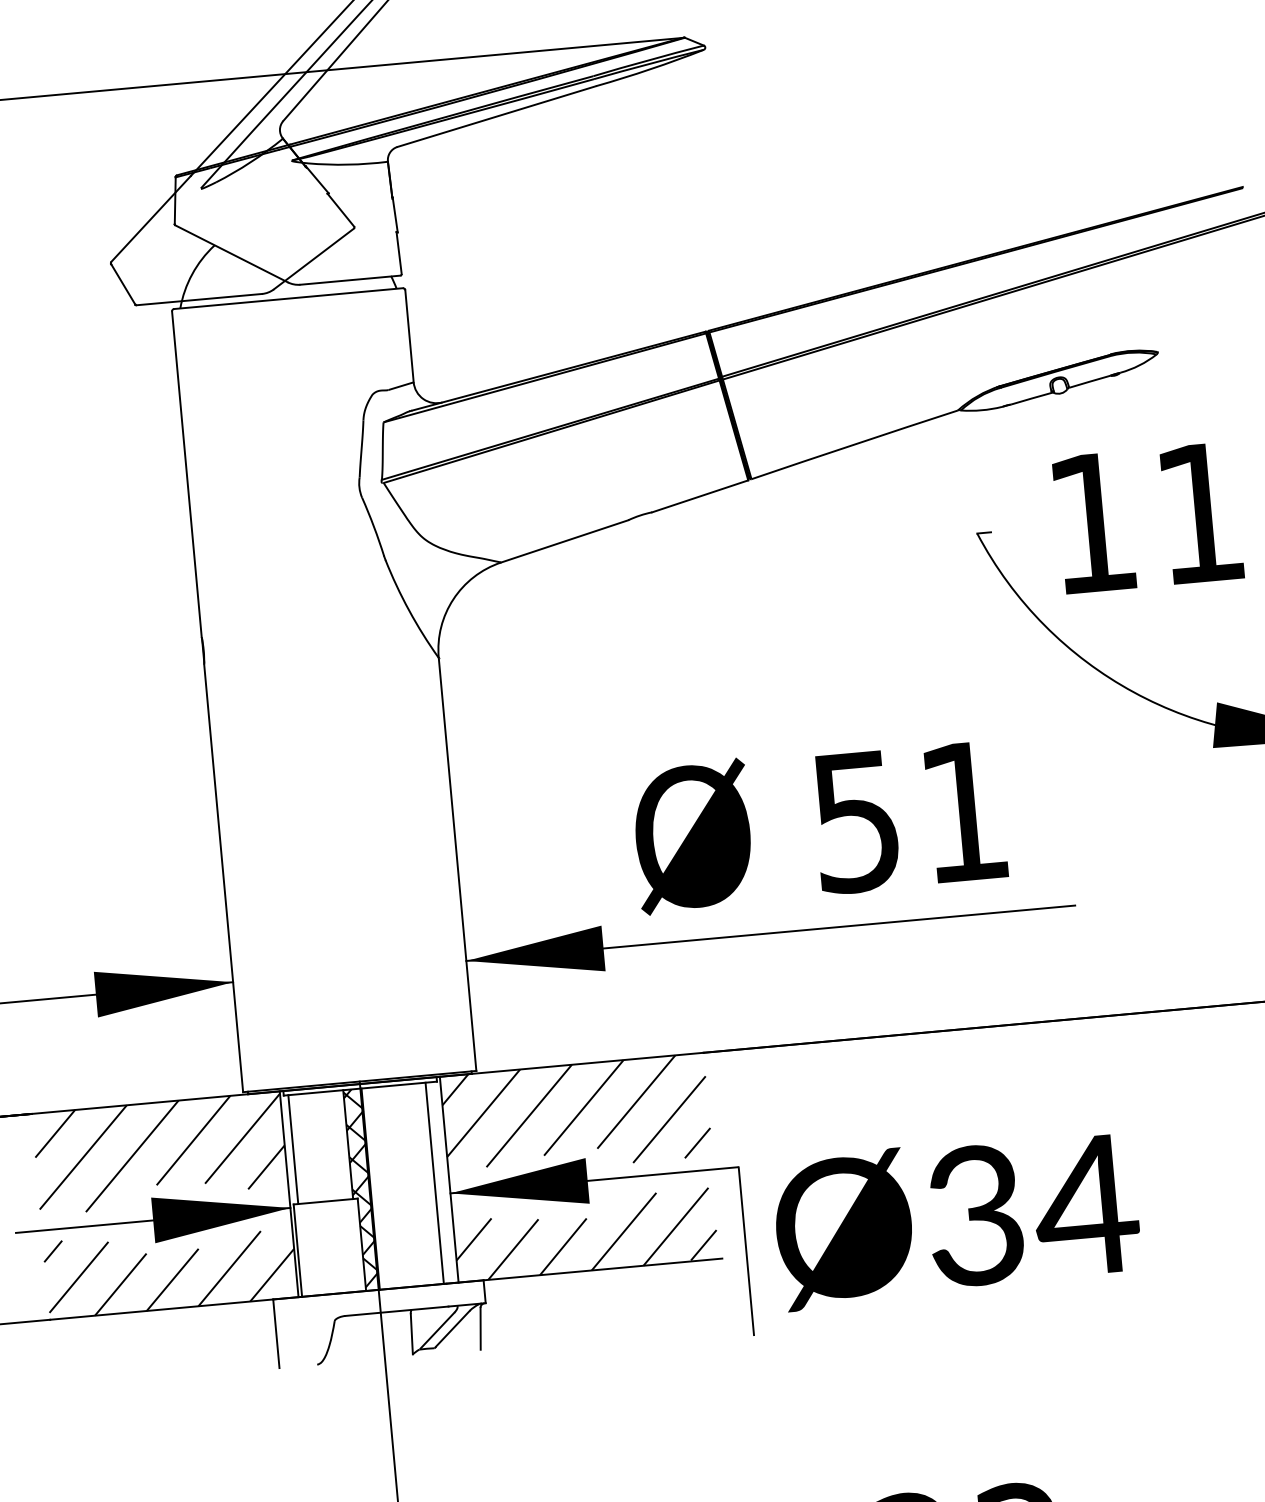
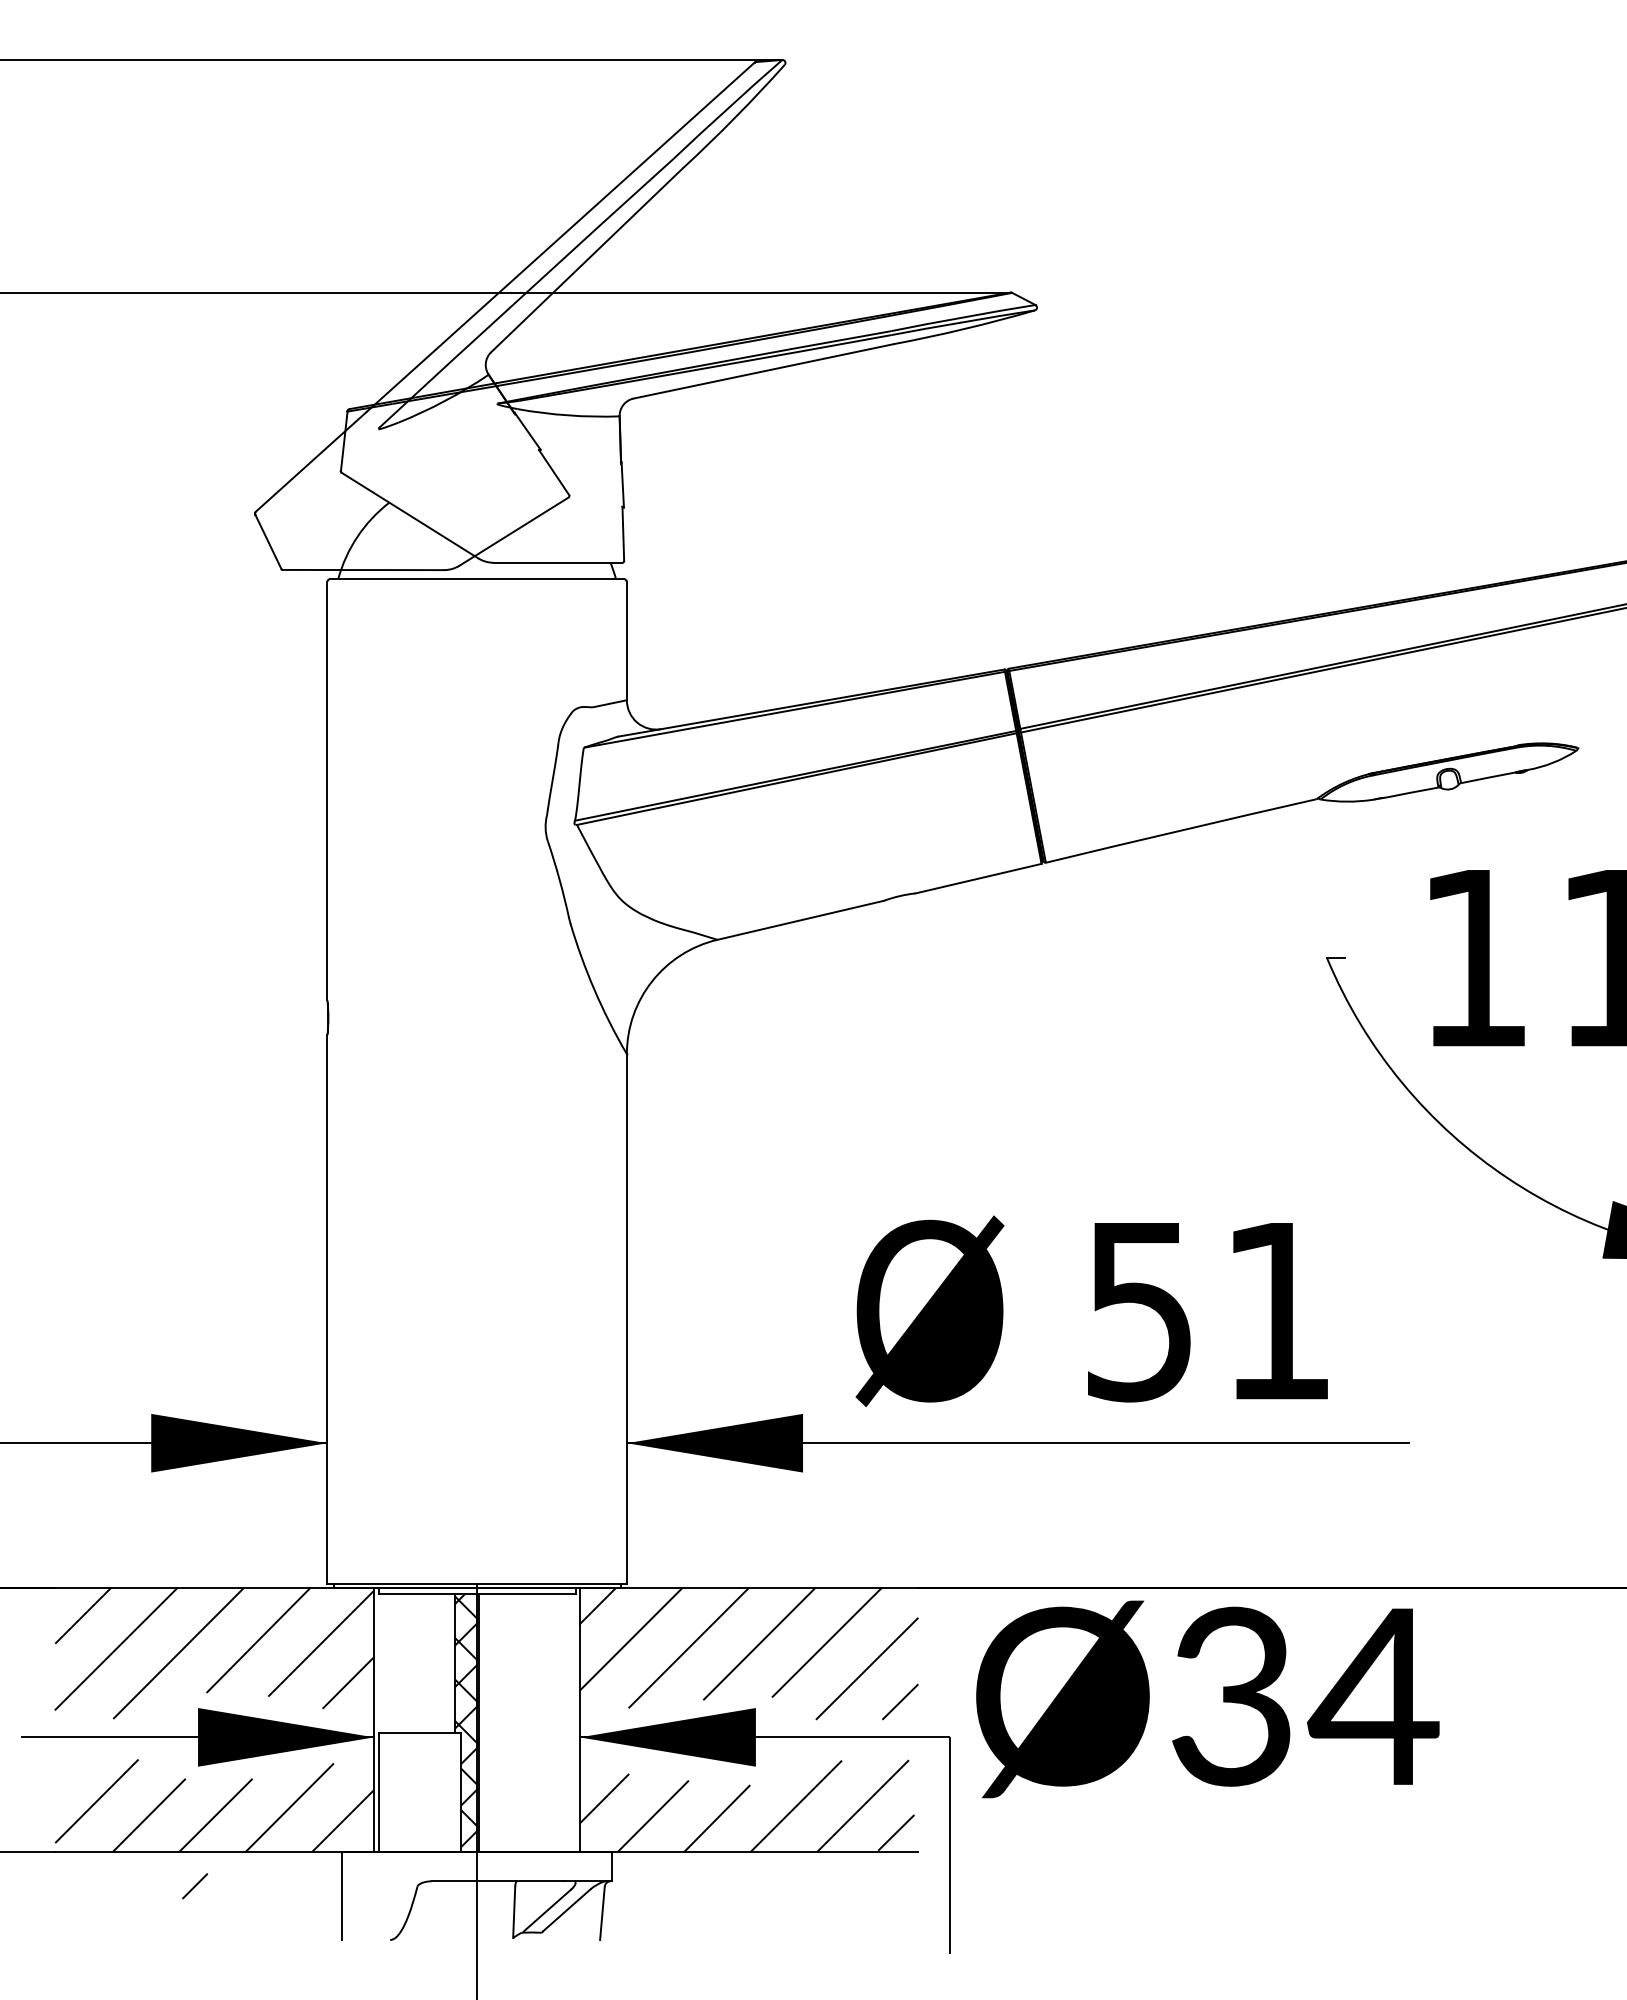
line: (293, 1149) -> (384, 1663), removed
line: (434, 1183) -> (560, 1722), removed
text: (956, 1219) -> (1207, 1699), moved
line: (53, 1251) -> (195, 1886), moved

